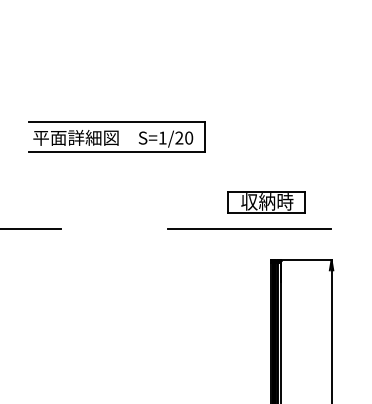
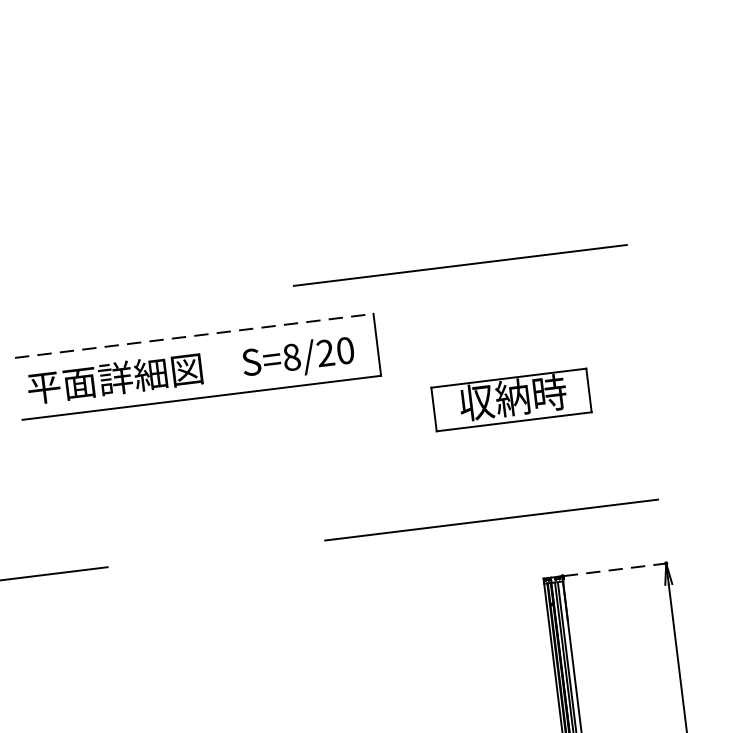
line: (249, 103) -> (459, 265), added
line: (117, 121) -> (195, 334), solid -> dashed
text: (162, 137) -> (291, 356), S=1/20 -> S=8/20
part: (266, 202) -> (511, 399), moved
line: (307, 260) -> (617, 570), solid -> dashed

